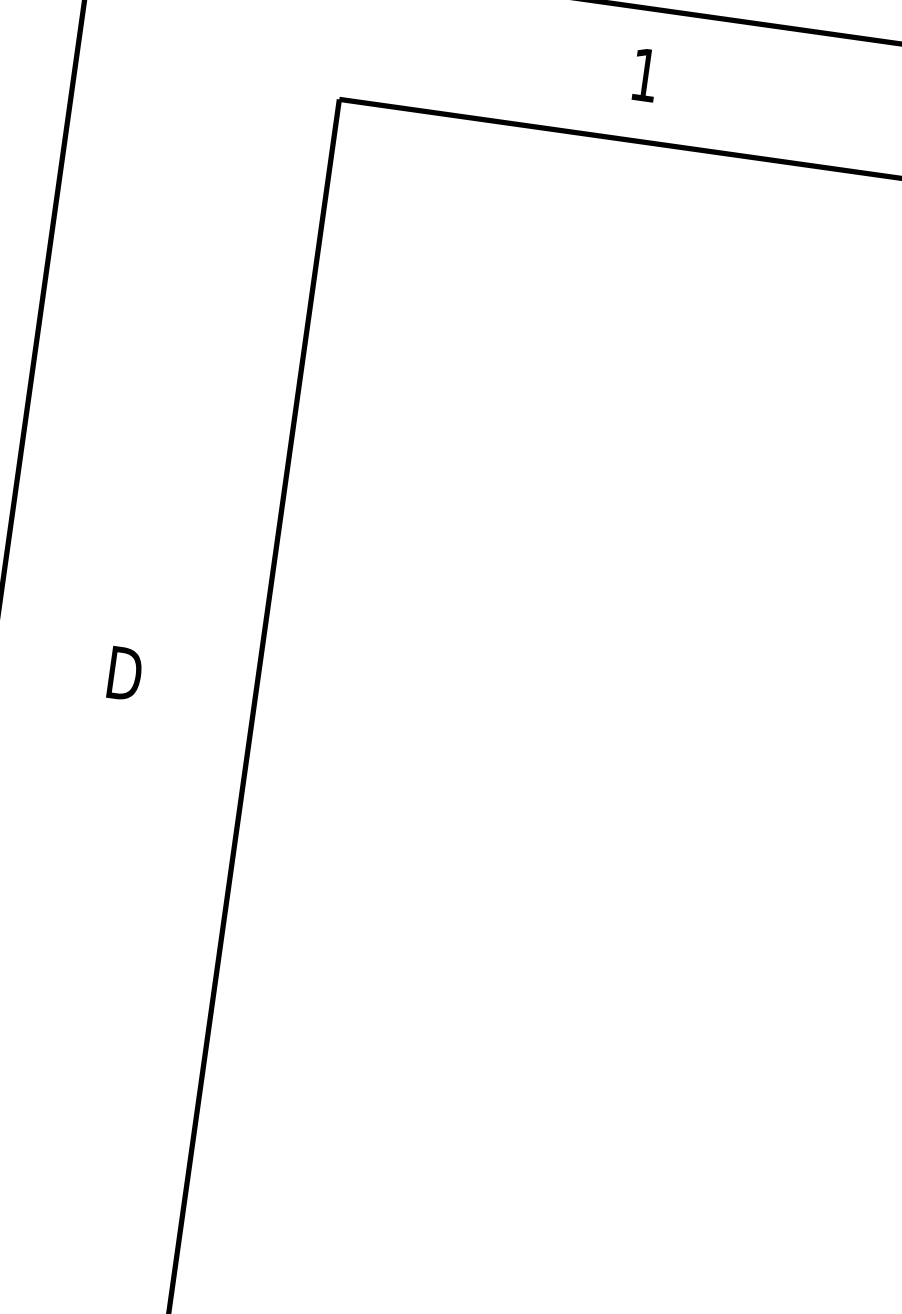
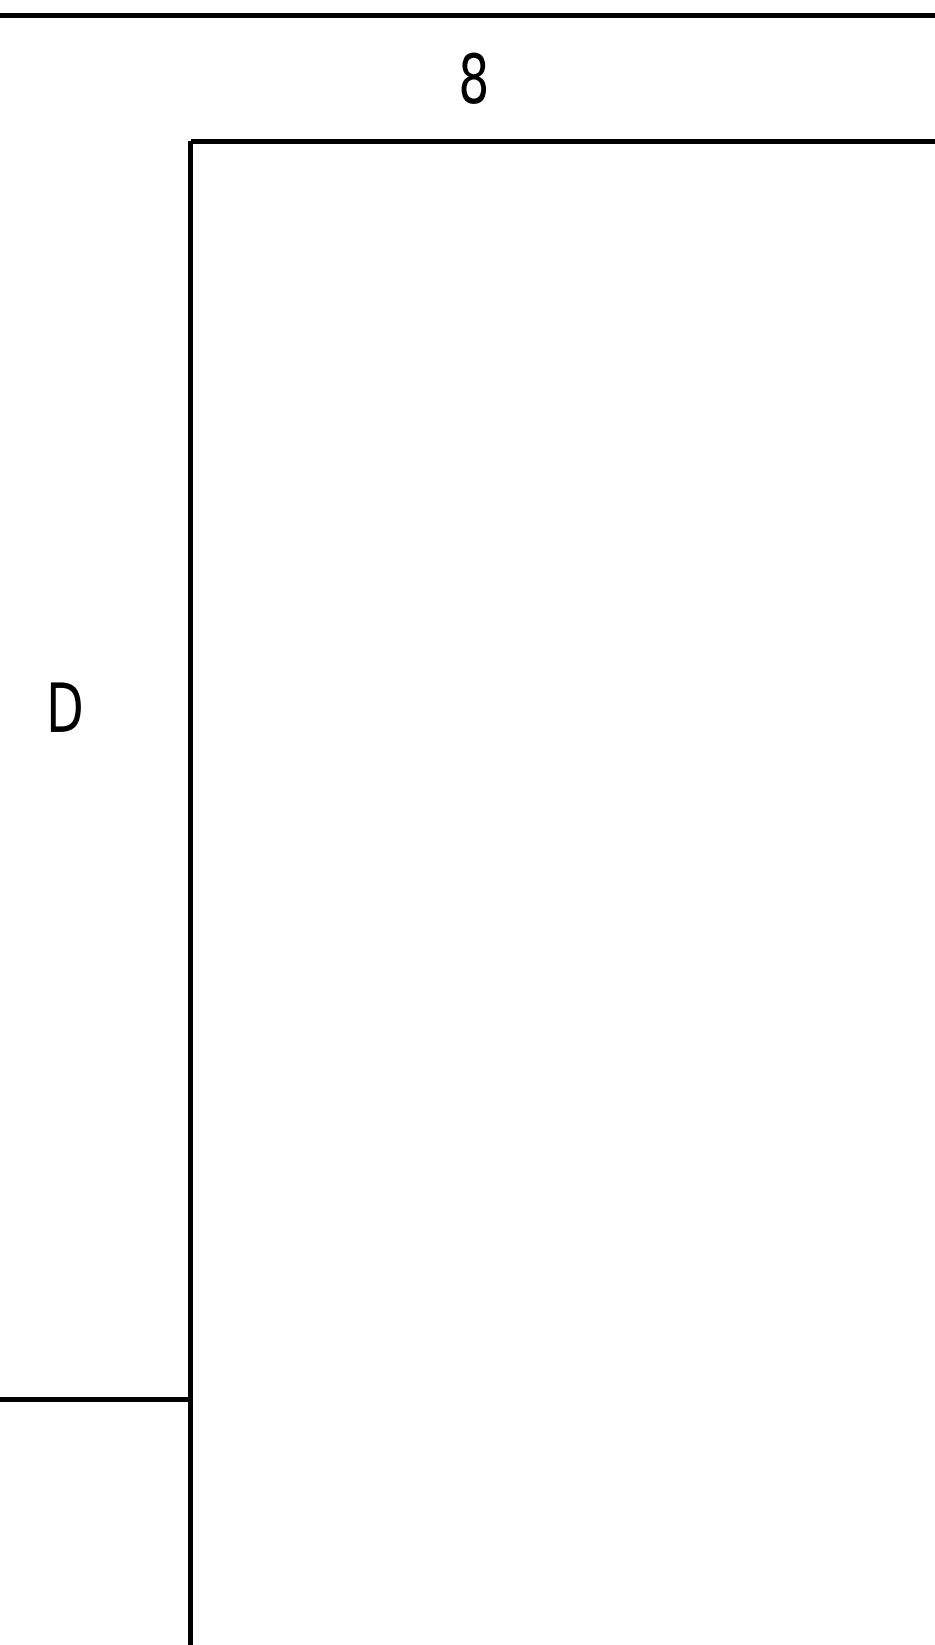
text: (644, 74) -> (473, 77), 1 -> 8

